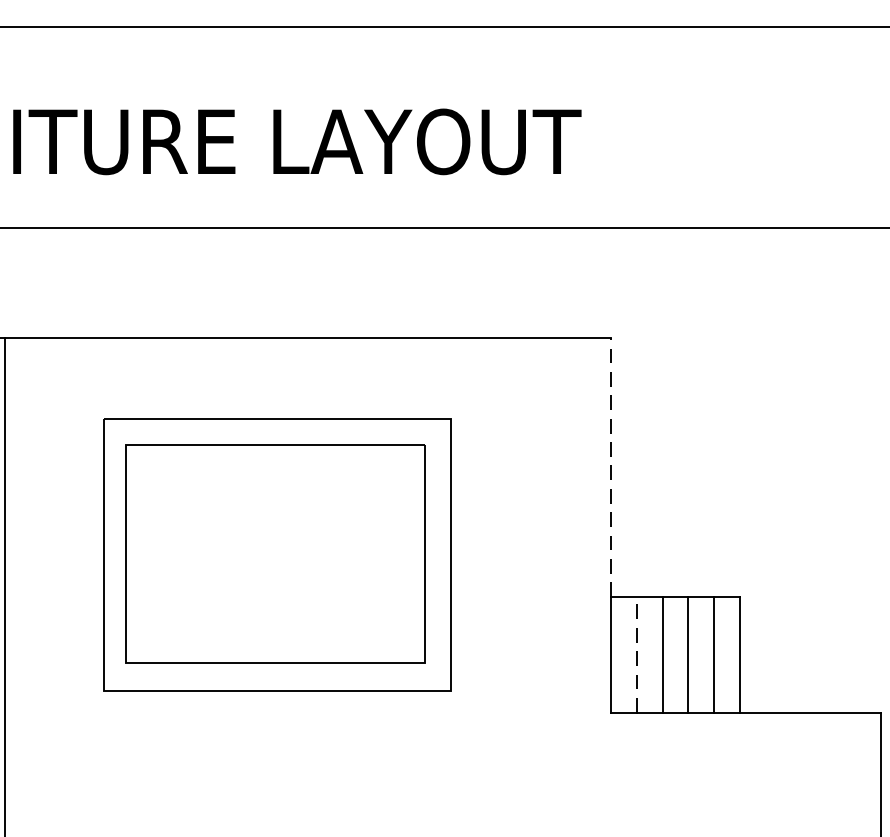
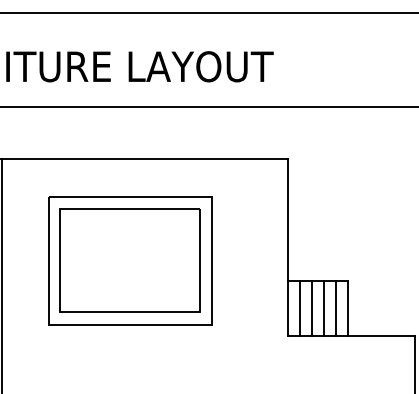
line: (610, 468) -> (287, 220), dashed -> solid
line: (636, 653) -> (299, 307), dashed -> solid

